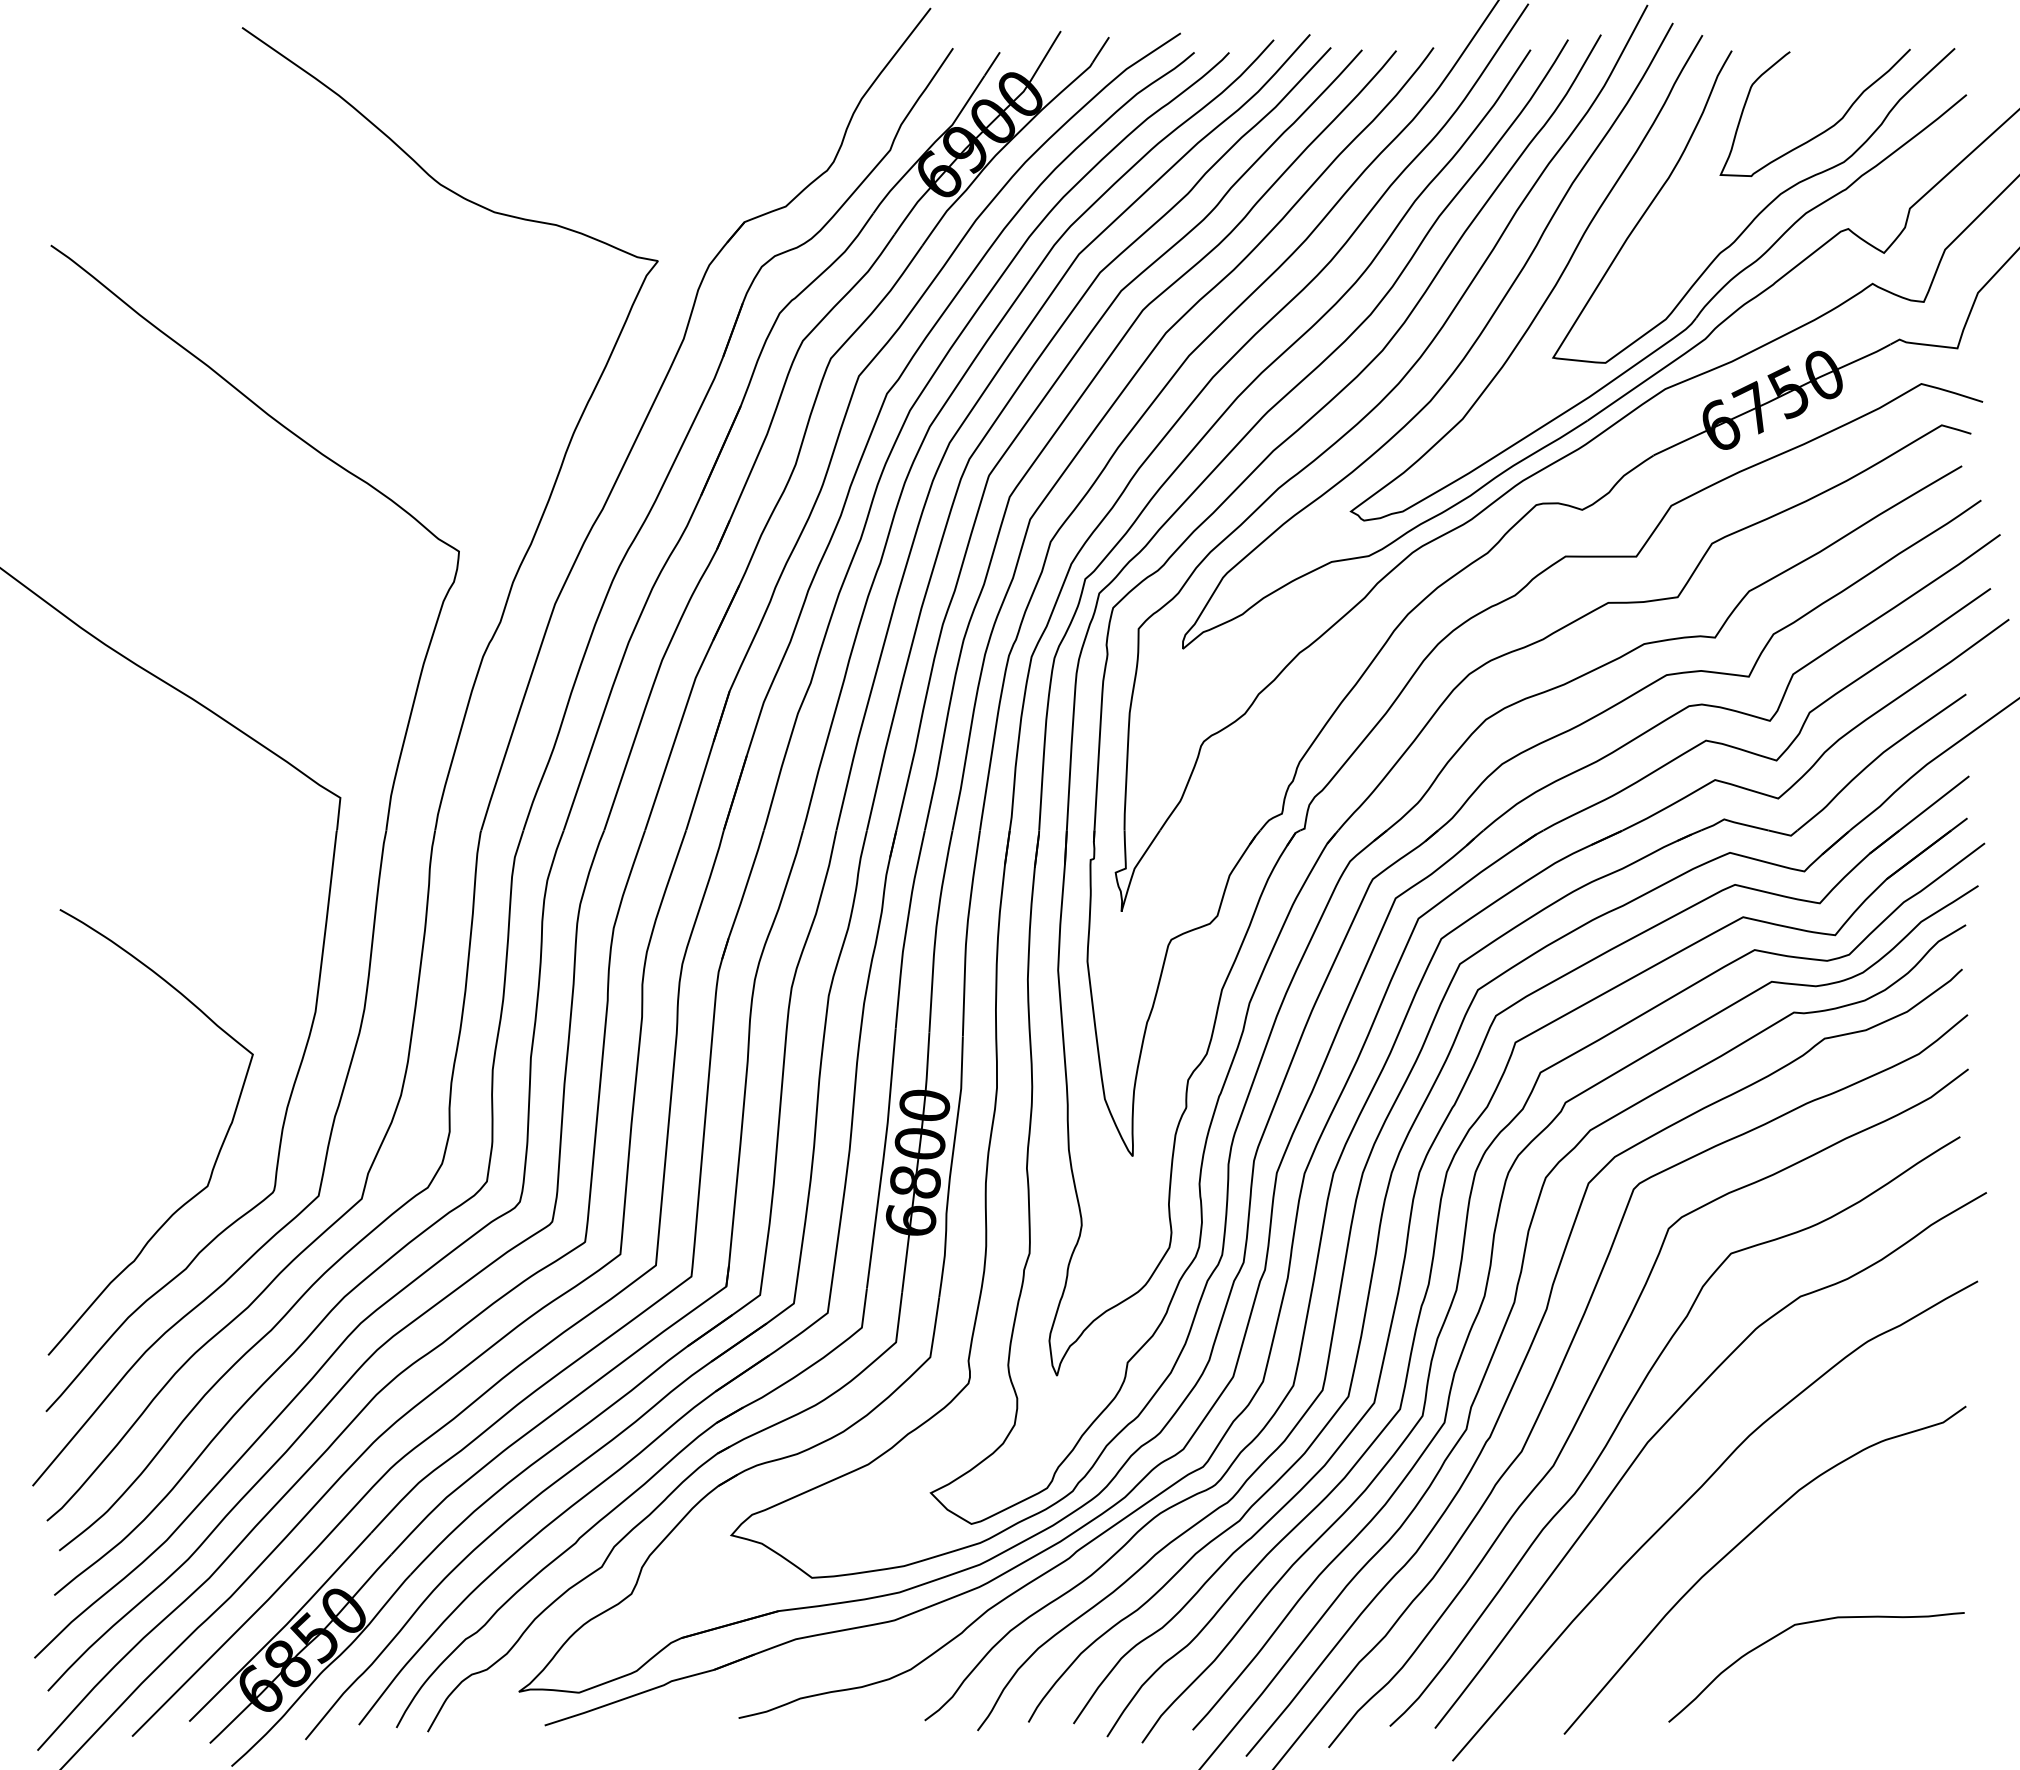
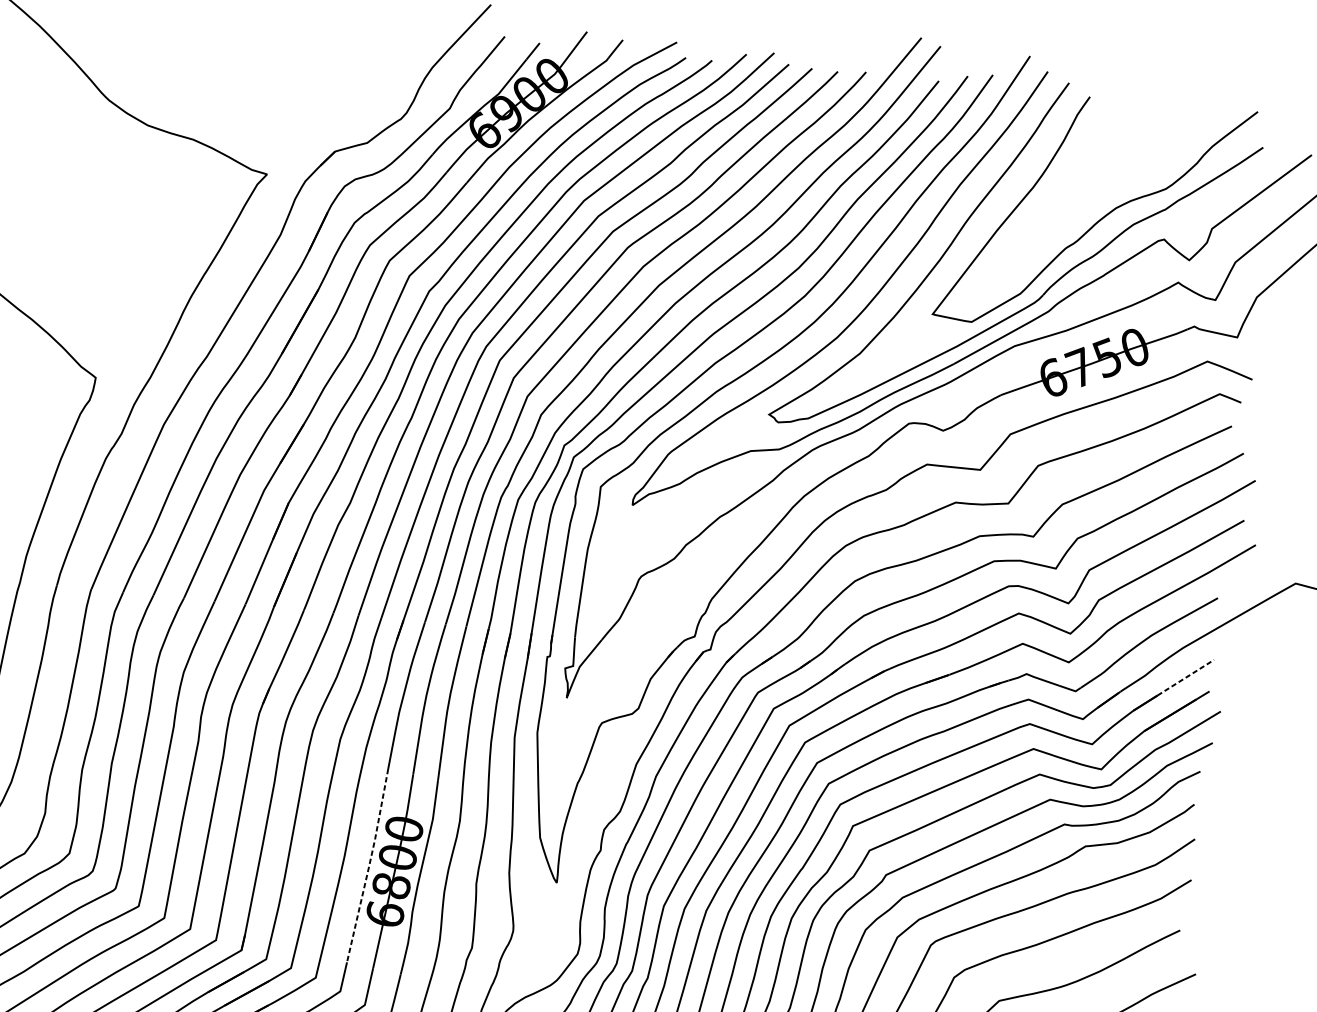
curve: (1824, 130) -> (1153, 163), removed
line: (1934, 803) -> (1185, 677), solid -> dashed
line: (883, 1158) -> (369, 865), solid -> dashed

